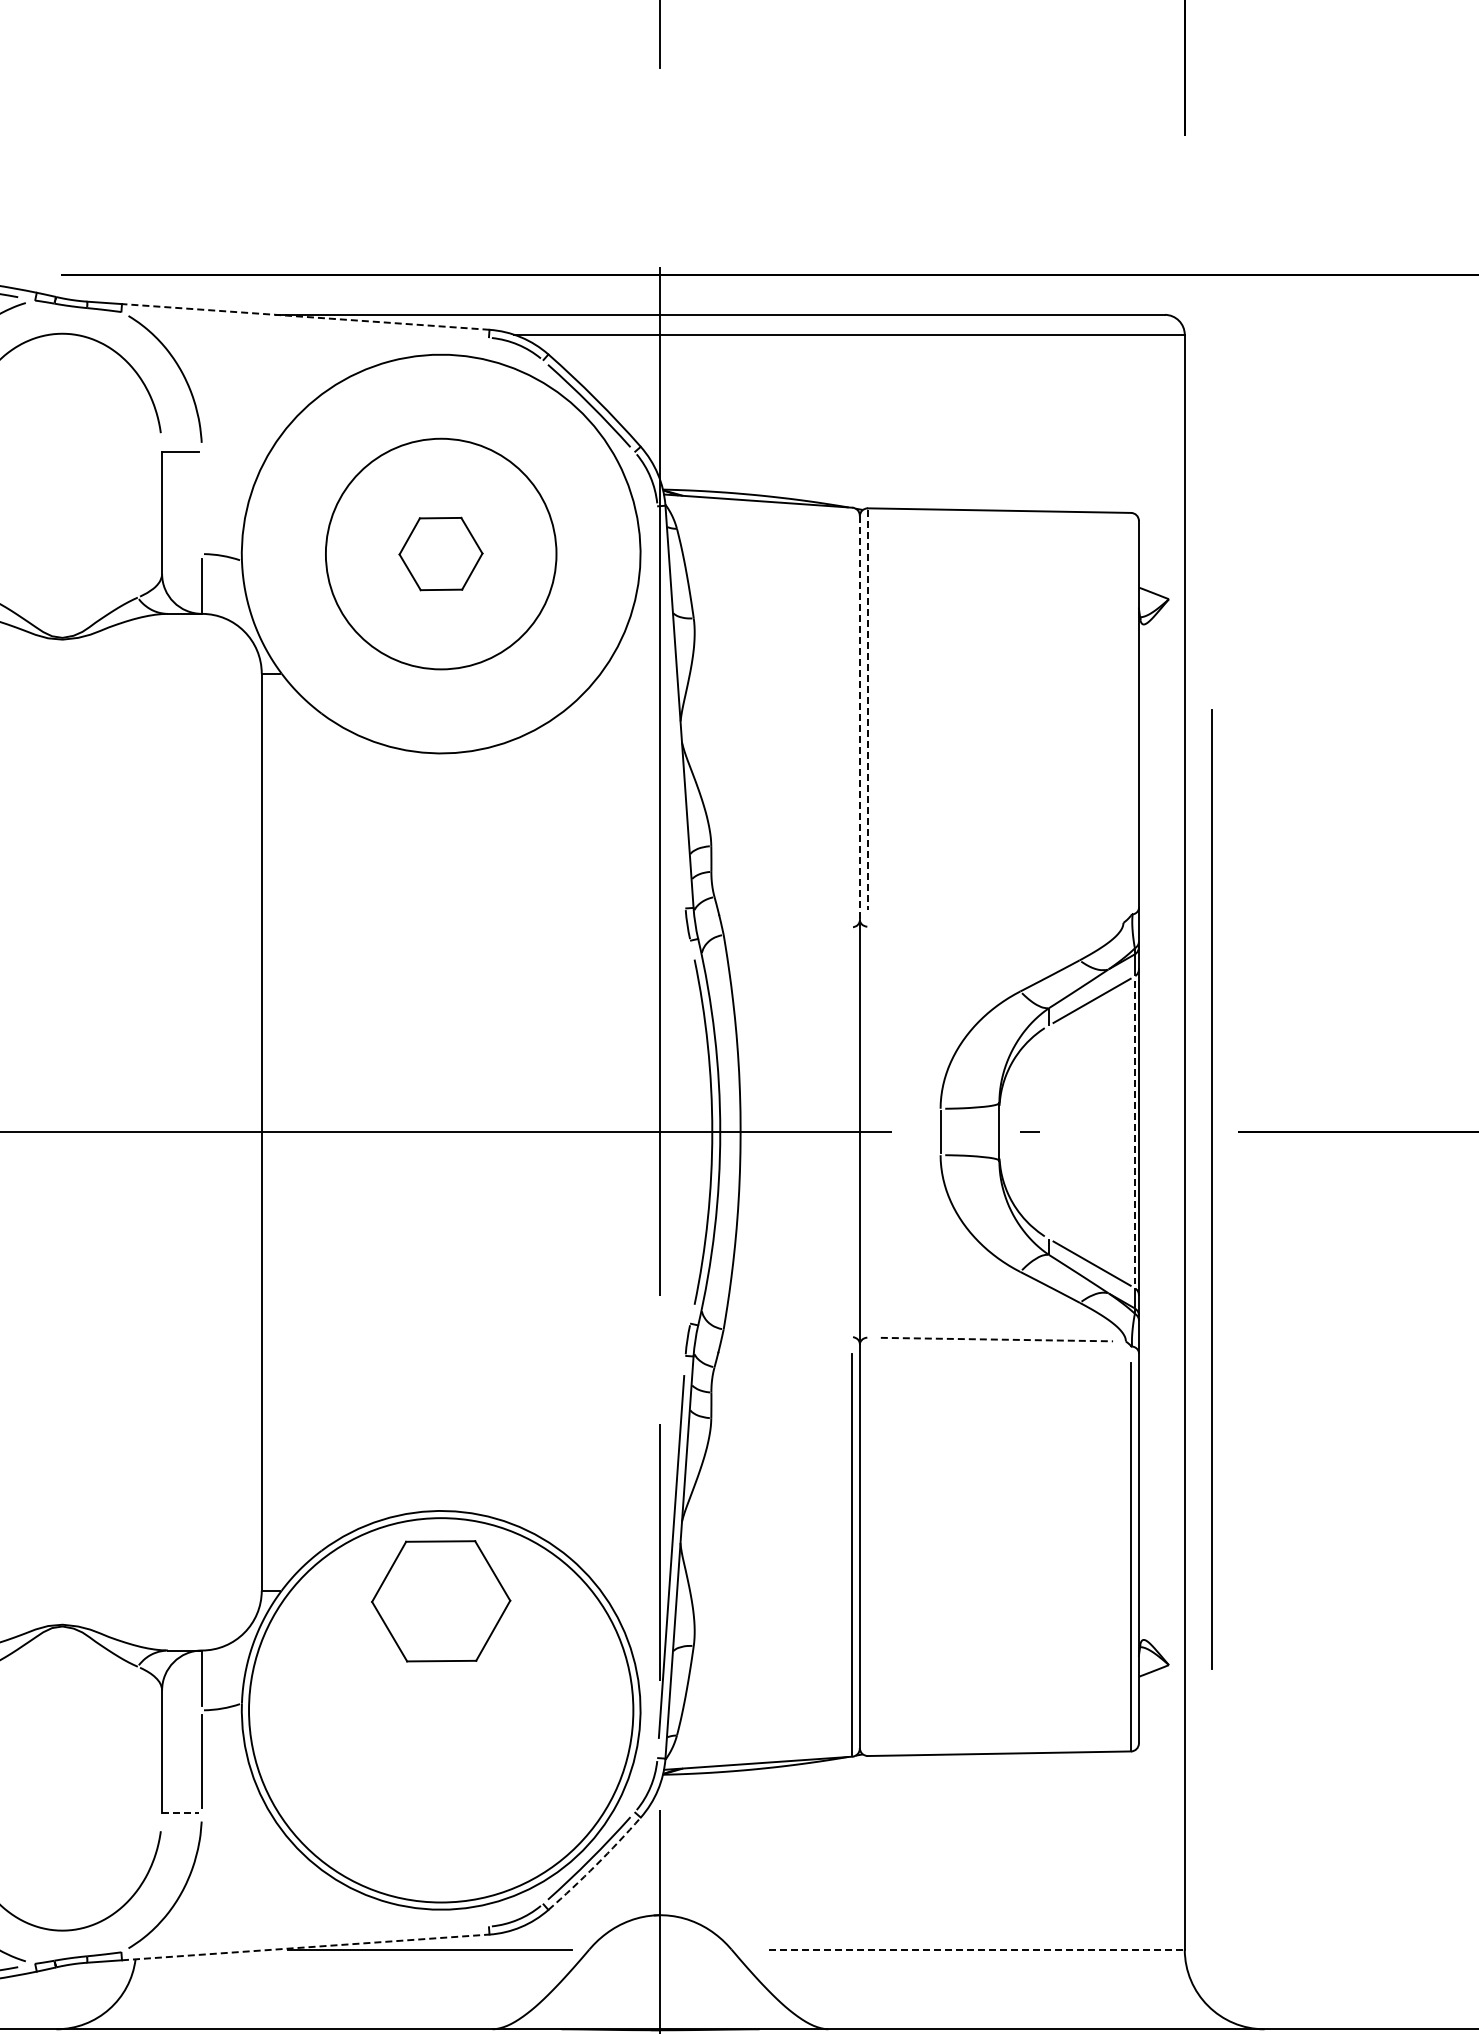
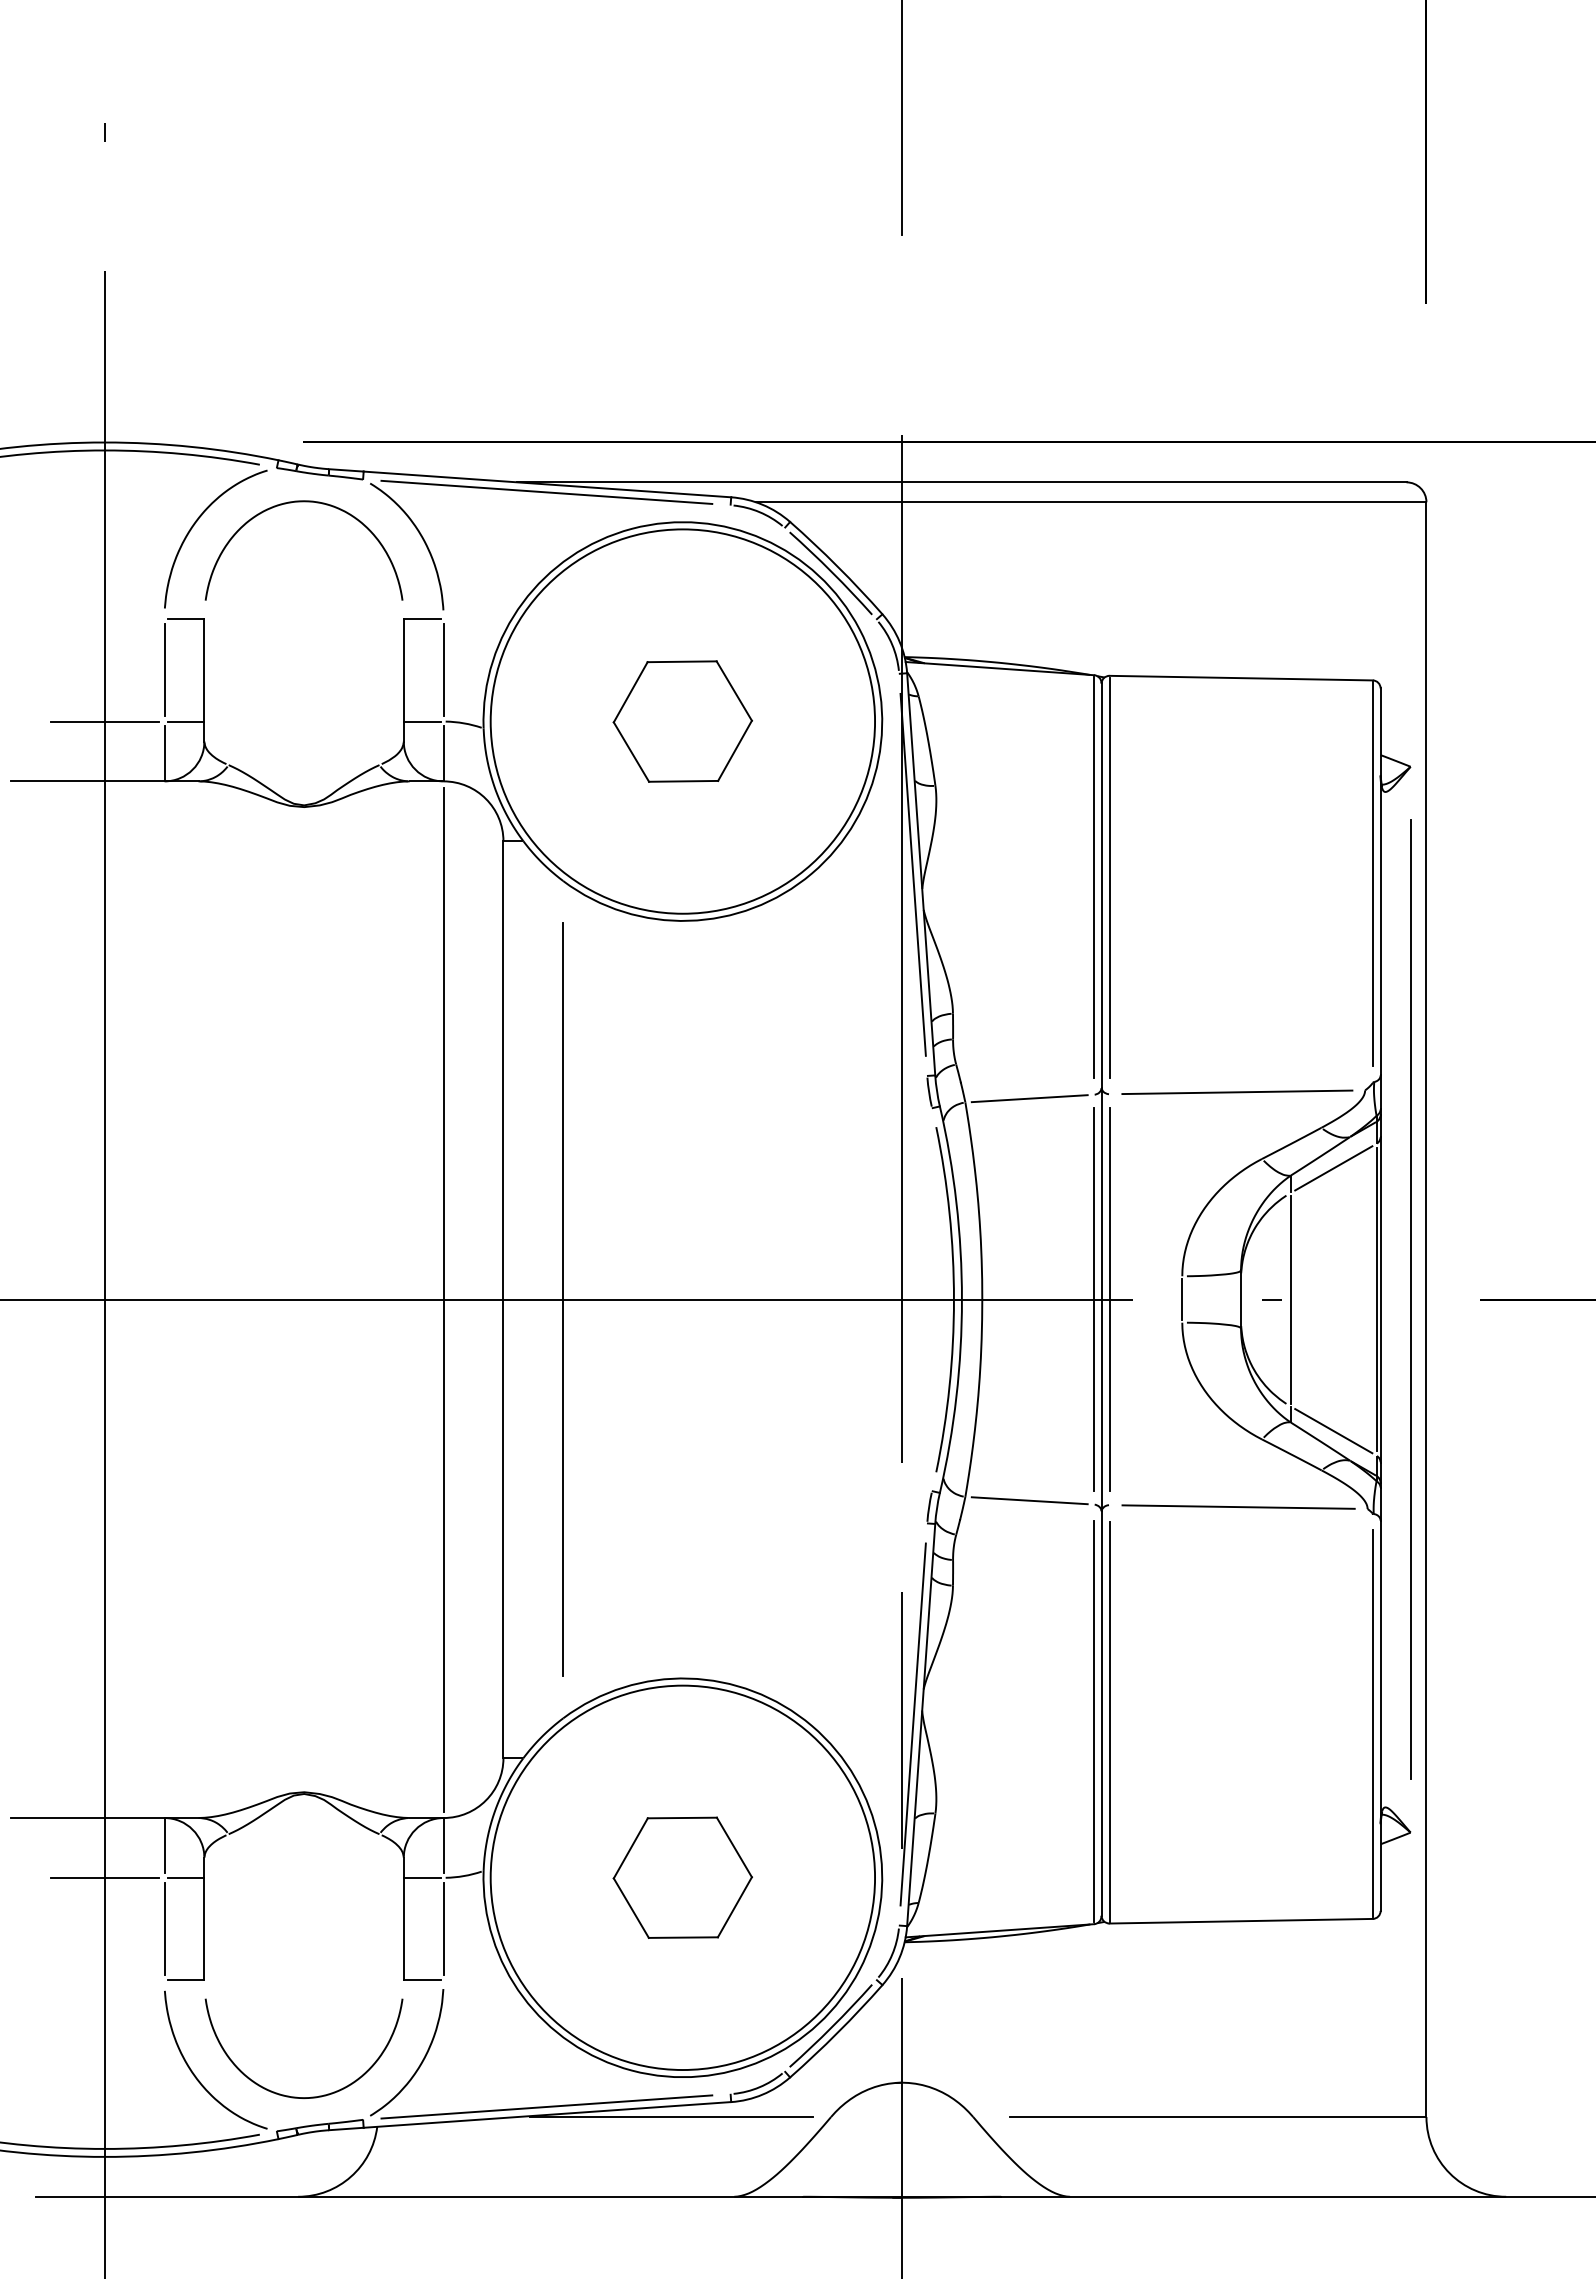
line: (304, 317) -> (546, 484), dashed -> solid
line: (304, 324) -> (546, 491), added
line: (201, 503) -> (443, 670), added
line: (179, 554) -> (421, 721), added
circle: (440, 554) -> (682, 721), size x1.67
part: (440, 554) -> (682, 721), size x1.67
line: (1130, 706) -> (1372, 873), added
line: (670, 707) -> (912, 874), added
line: (852, 710) -> (1094, 877), added
line: (867, 710) -> (1109, 877), dashed -> solid
line: (859, 719) -> (1101, 886), dashed -> solid
line: (995, 925) -> (1237, 1092), added
line: (787, 931) -> (1029, 1098), added
line: (201, 1132) -> (443, 1299), added
line: (321, 1132) -> (563, 1299), added
line: (852, 1132) -> (1094, 1299), added
line: (867, 1132) -> (1109, 1299), added
line: (1048, 1132) -> (1290, 1299), added
line: (1134, 1133) -> (1376, 1300), dashed -> solid
line: (1211, 1189) -> (1410, 1299), moved
line: (787, 1333) -> (1029, 1500), added
line: (997, 1340) -> (1239, 1507), dashed -> solid
line: (867, 1554) -> (1109, 1721), added
part: (440, 1601) -> (682, 1877), moved
line: (179, 1710) -> (421, 1877), added
line: (180, 1813) -> (422, 1980), dashed -> solid
arc: (595, 1865) -> (837, 2032), dashed -> solid
line: (304, 1939) -> (546, 2106), added
line: (305, 1947) -> (547, 2114), dashed -> solid
line: (976, 1950) -> (1218, 2117), dashed -> solid

